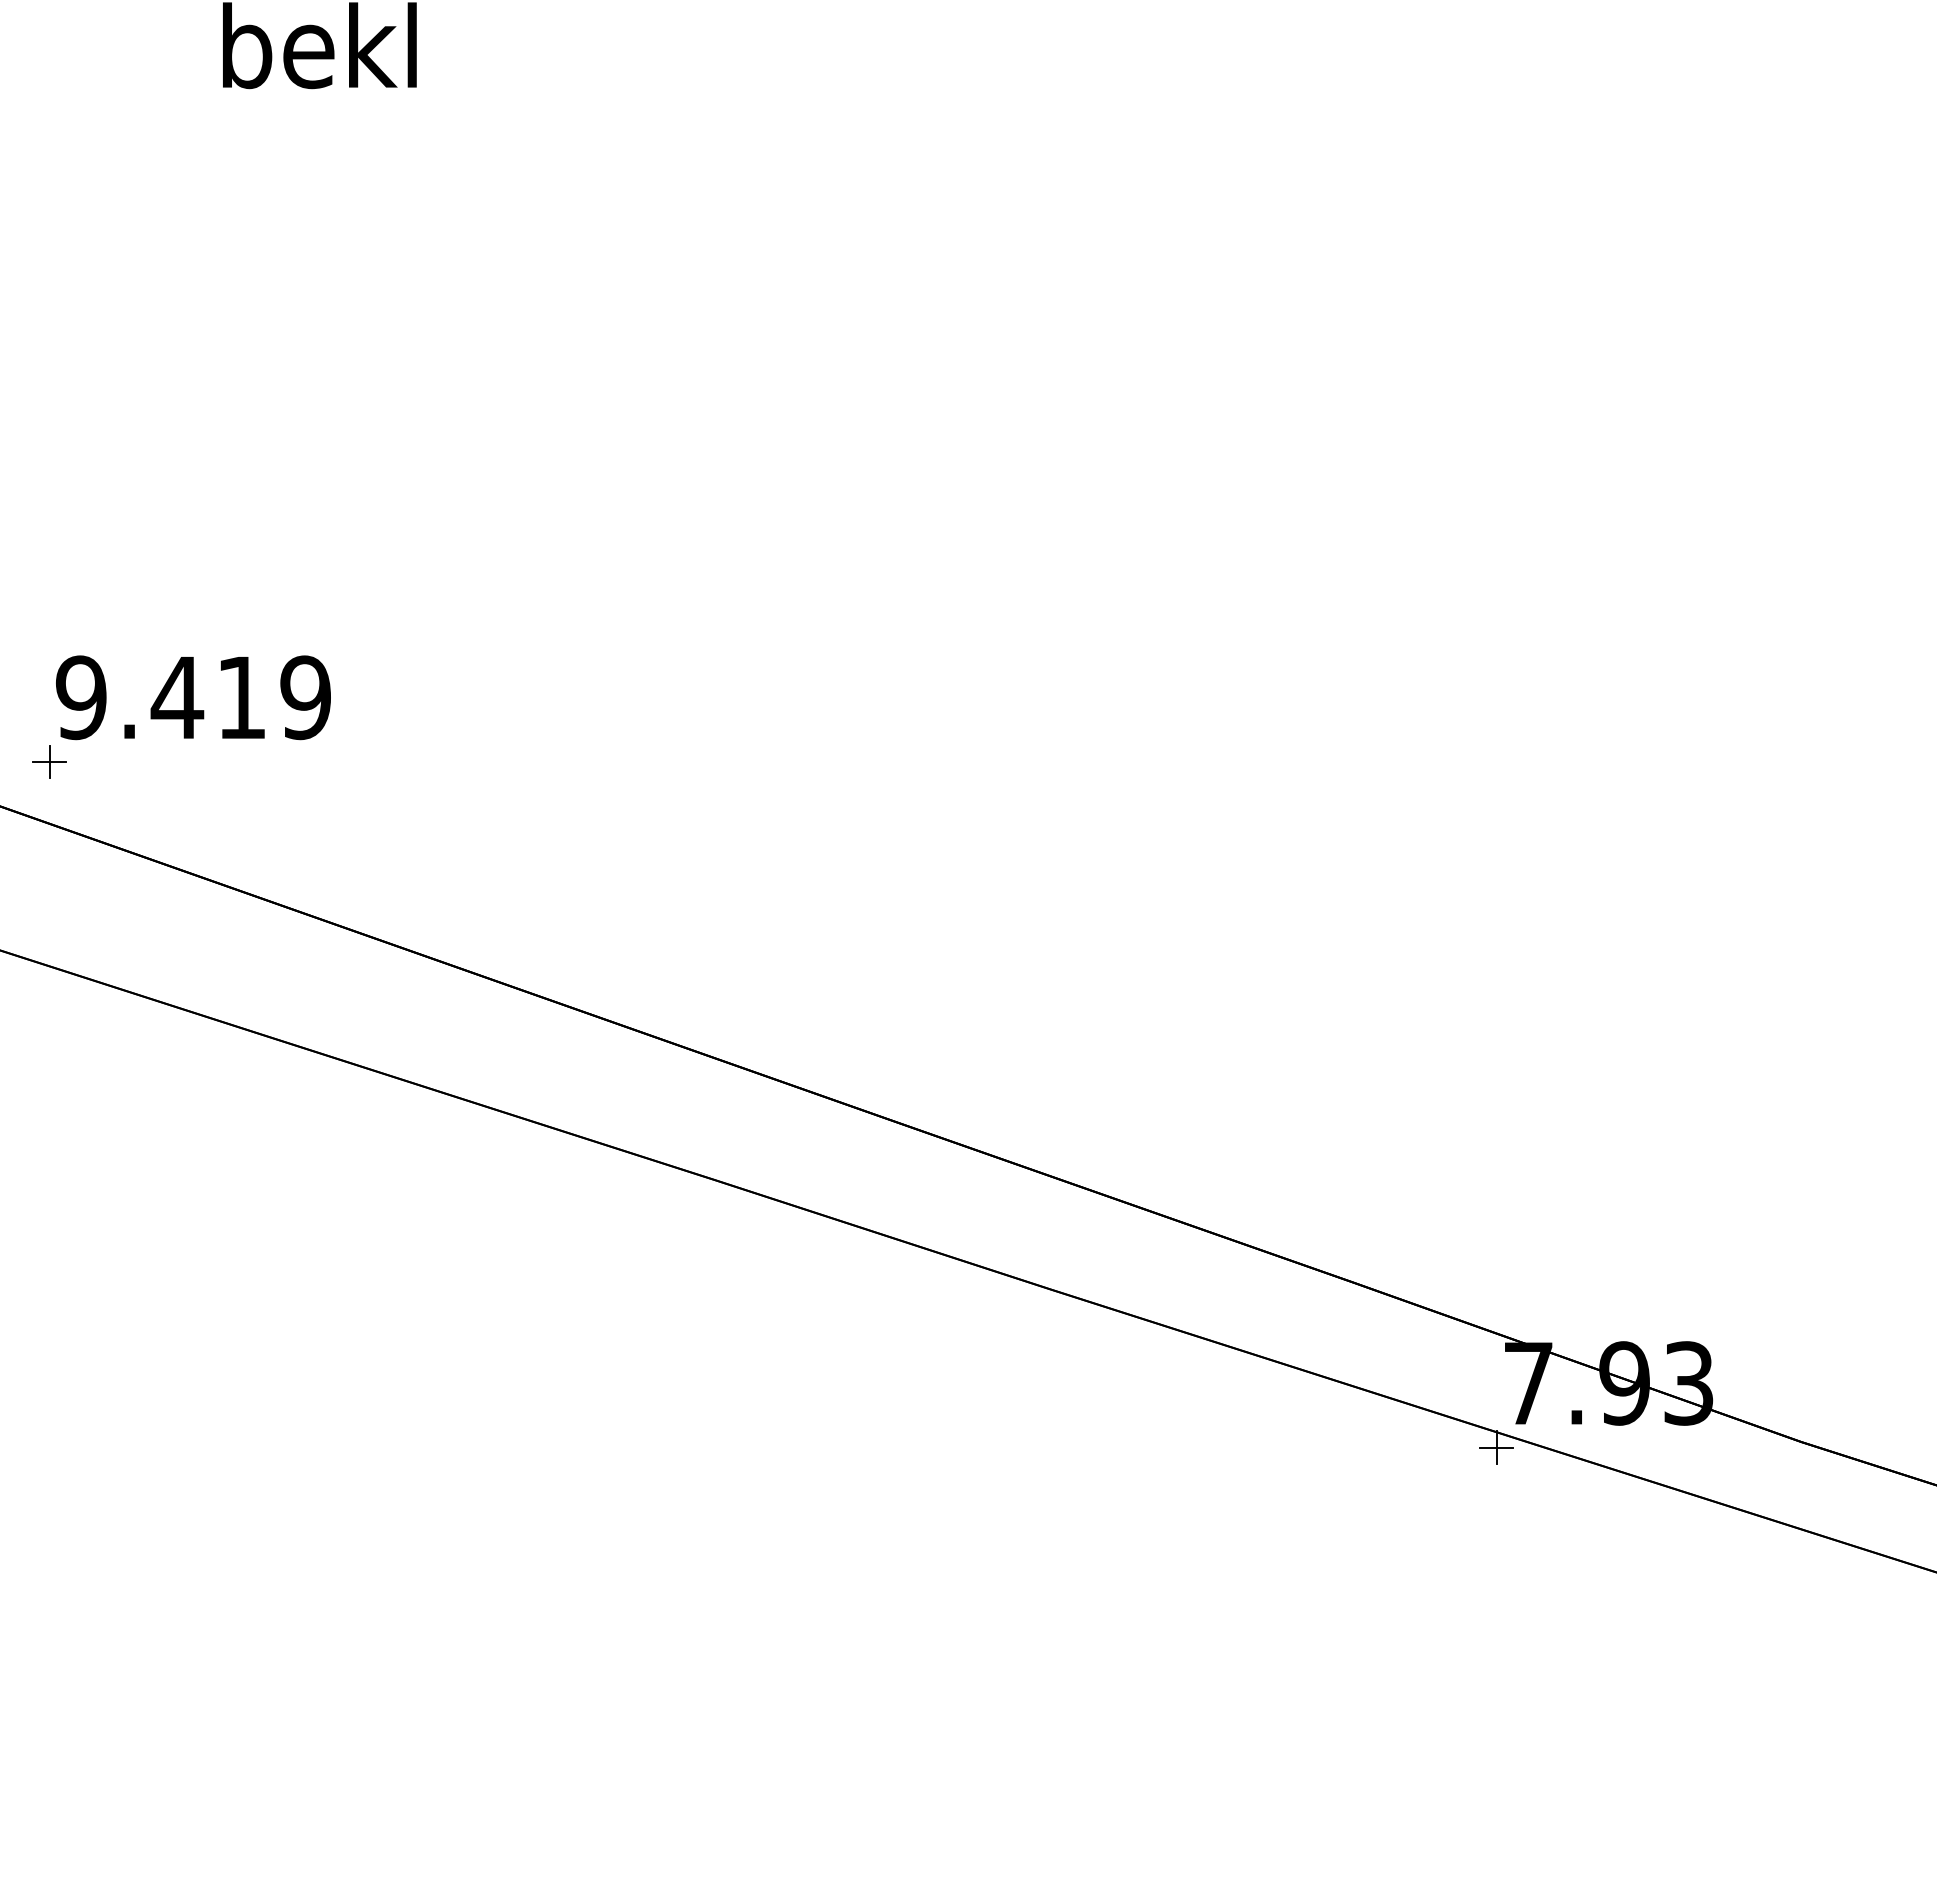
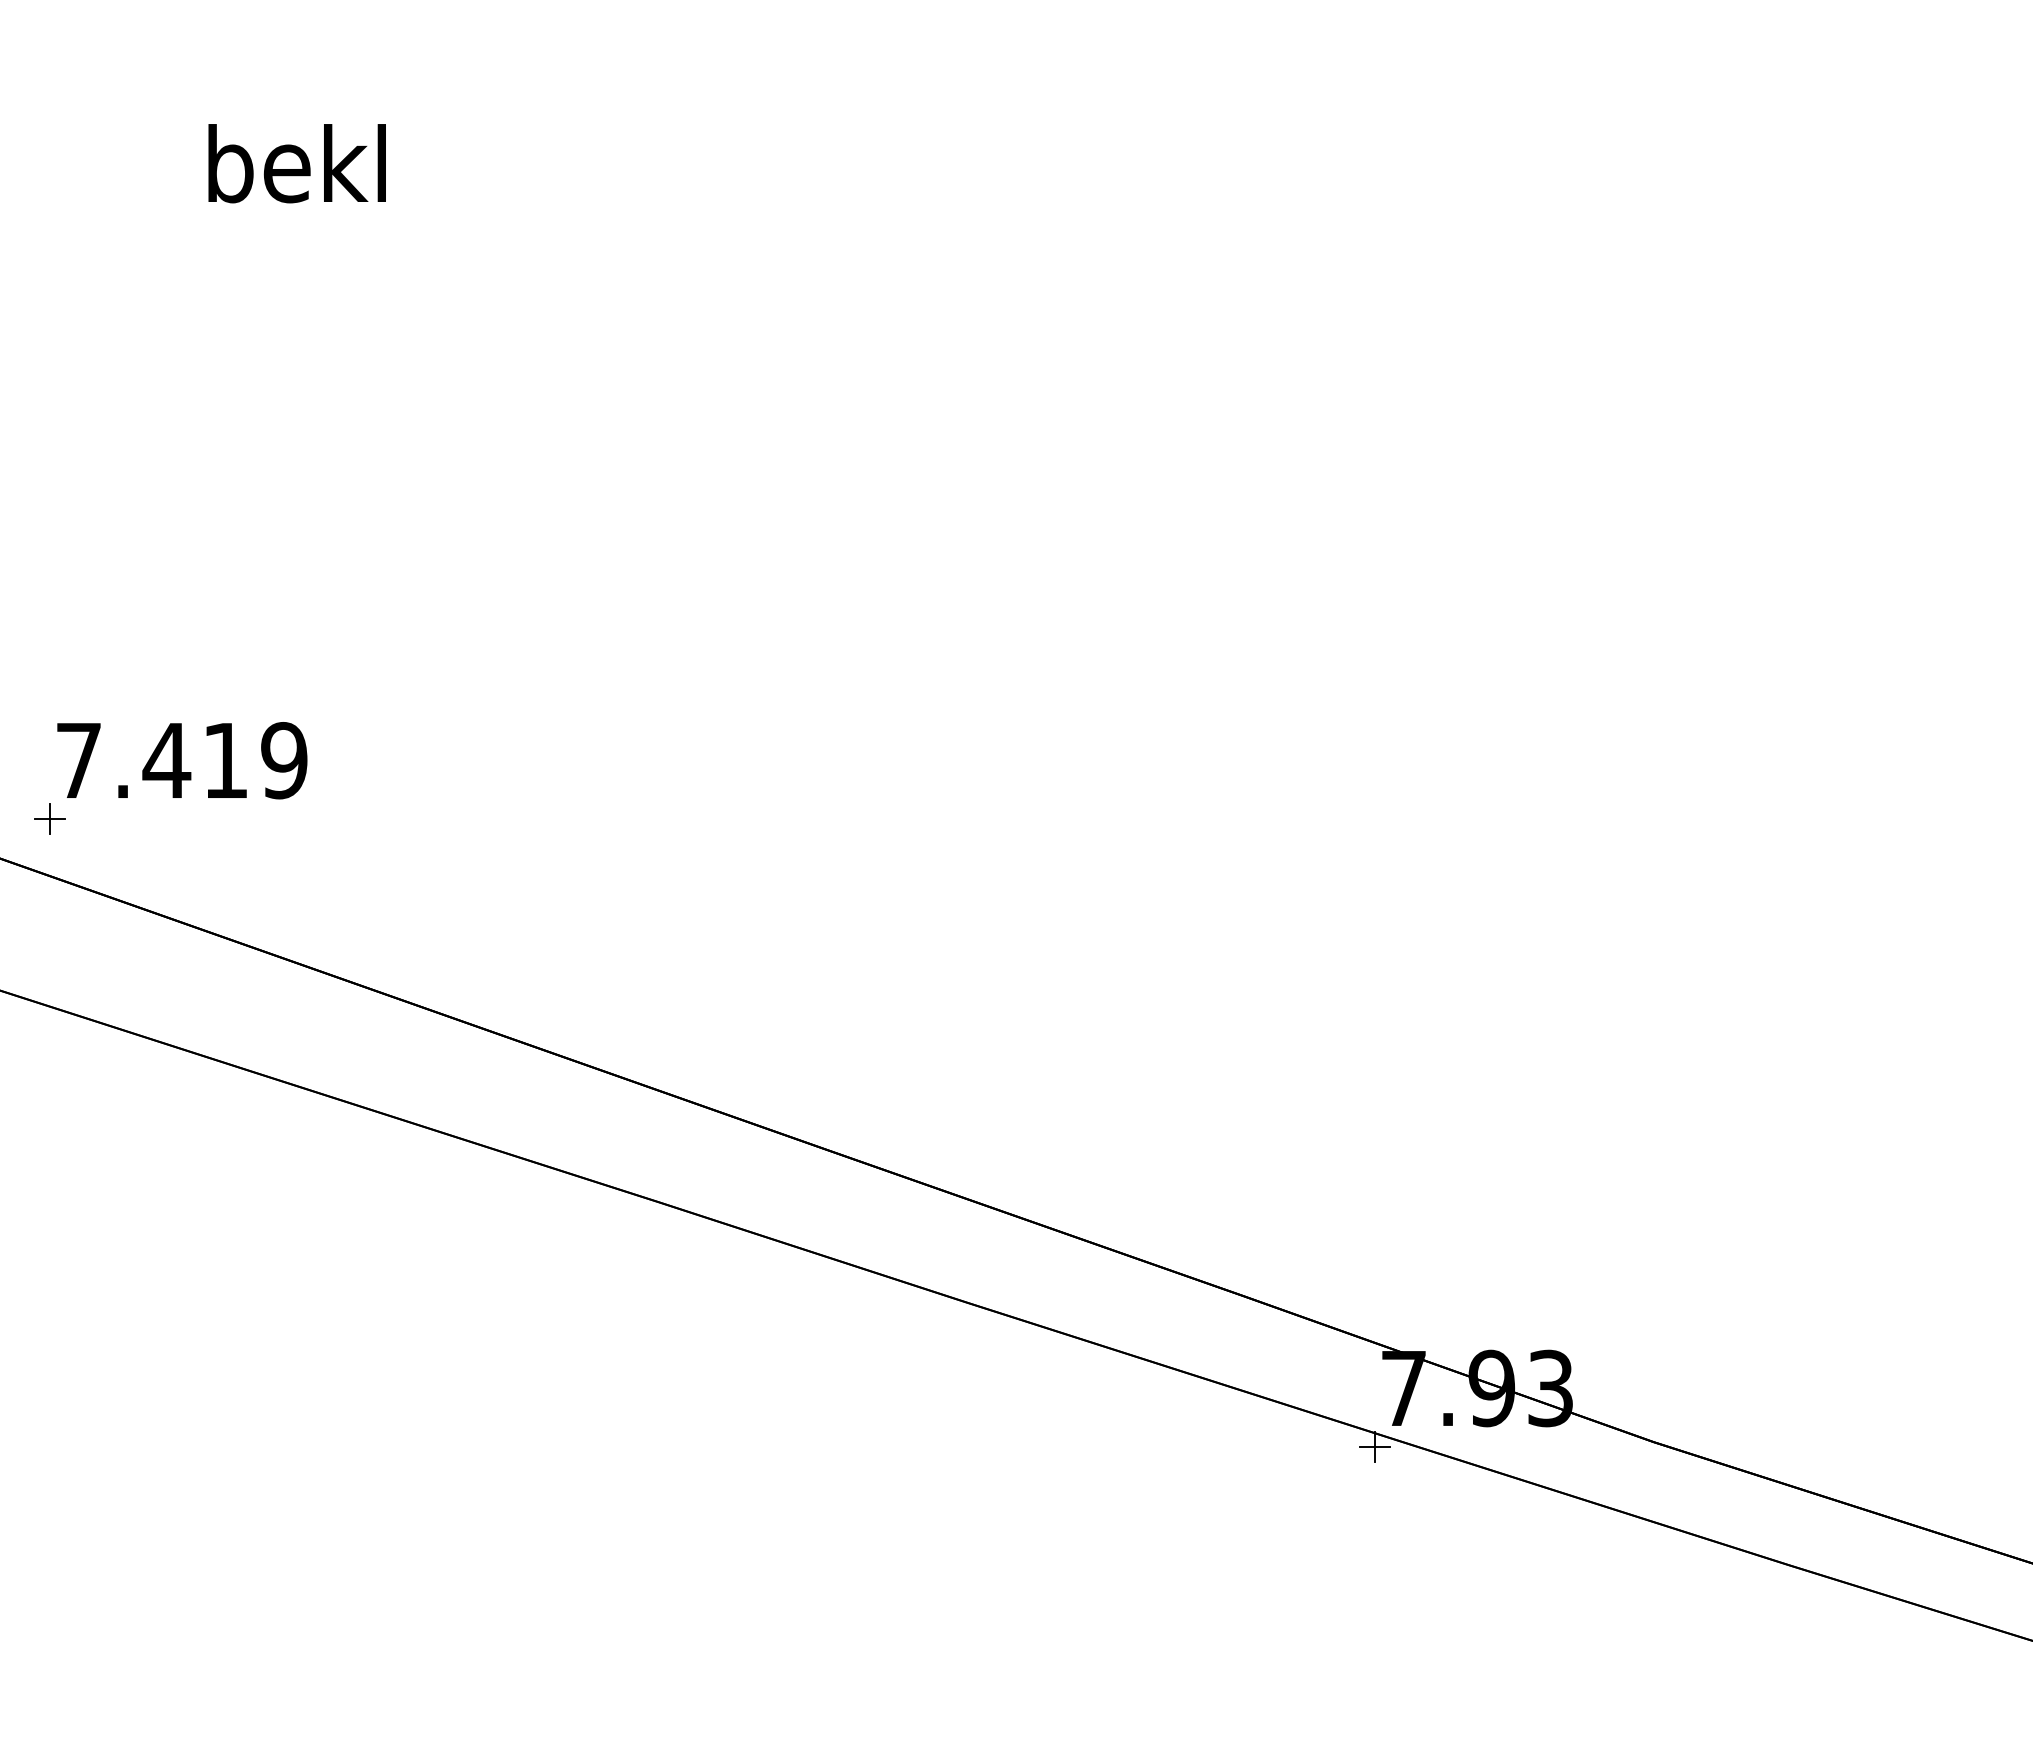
text: (80, 697) -> (78, 760), 9.419 -> 7.419

